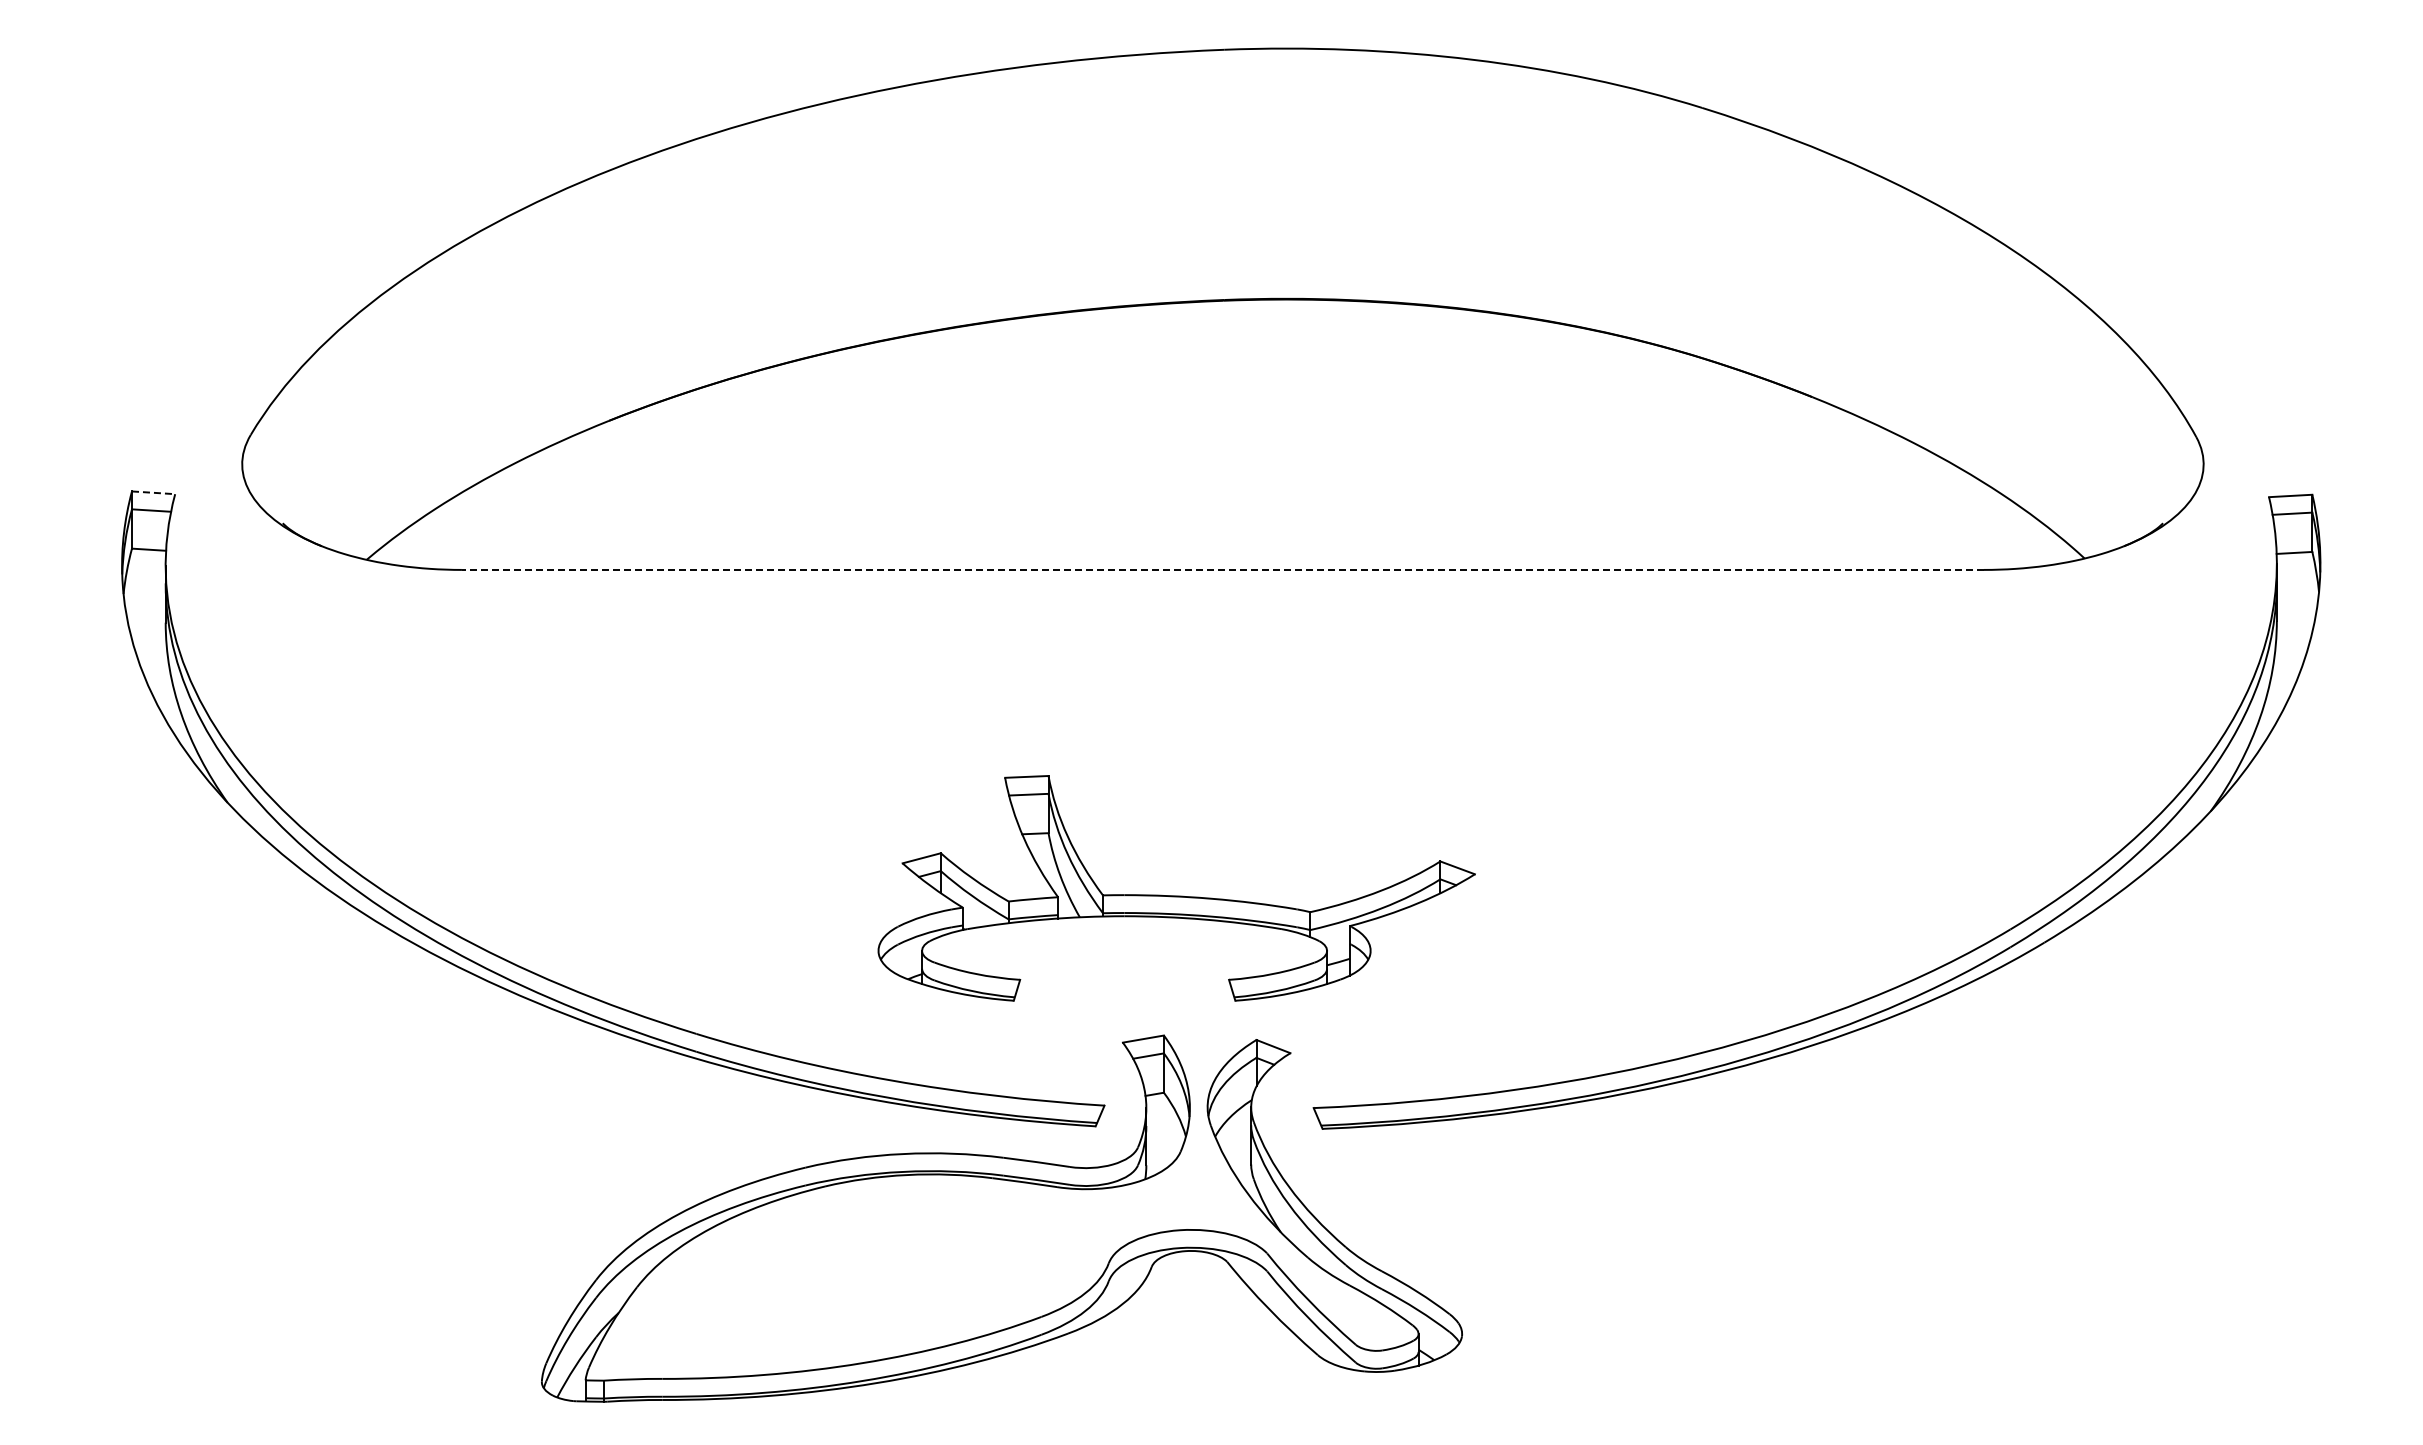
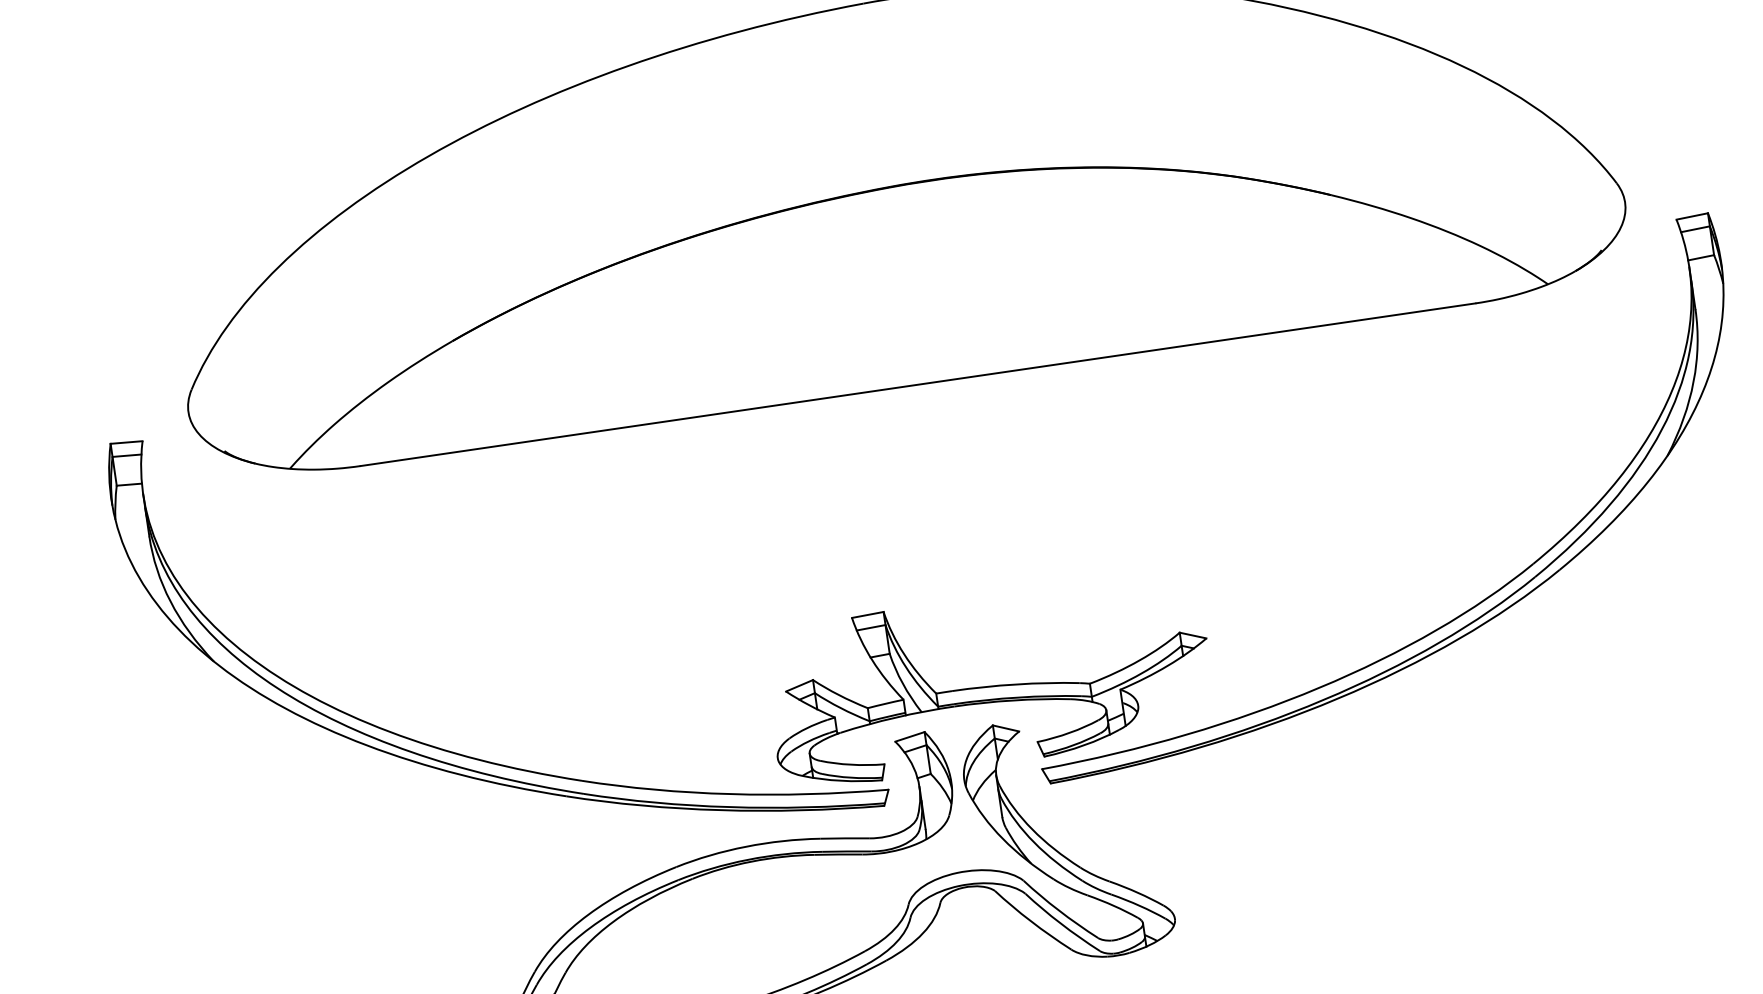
line: (153, 492) -> (126, 442), dashed -> solid
line: (1222, 569) -> (917, 384), dashed -> solid
part: (1176, 895) -> (990, 685), moved

